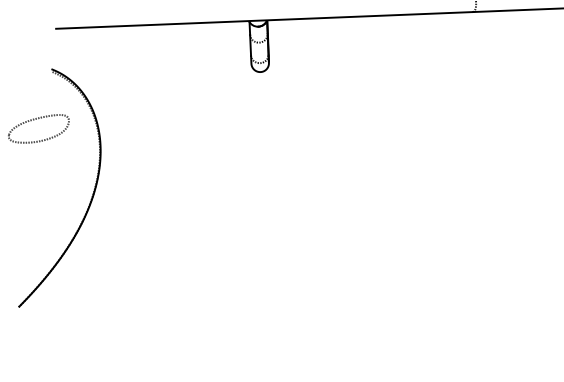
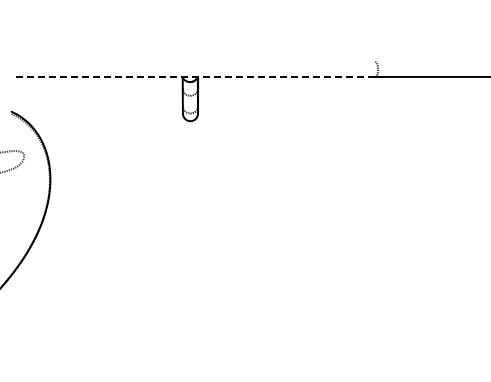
line: (264, 19) -> (195, 76), solid -> dashed

